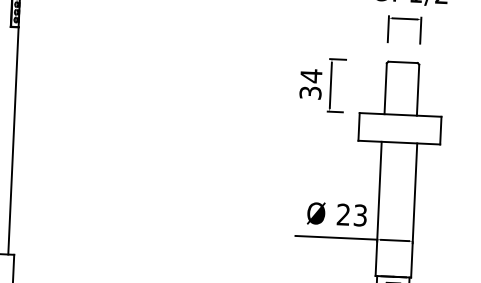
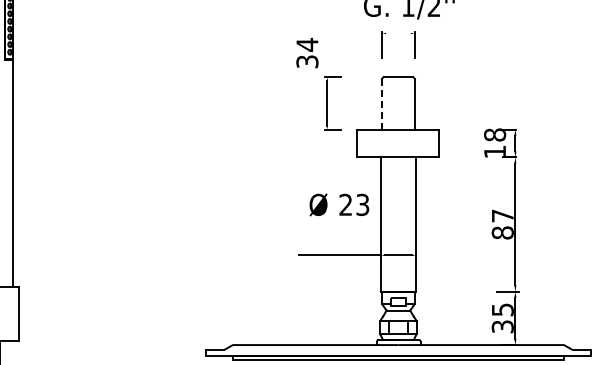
line: (405, 18) -> (398, 33), removed
text: (311, 83) -> (307, 52), moved
line: (385, 89) -> (382, 104), solid -> dashed
text: (337, 214) -> (339, 204), moved

